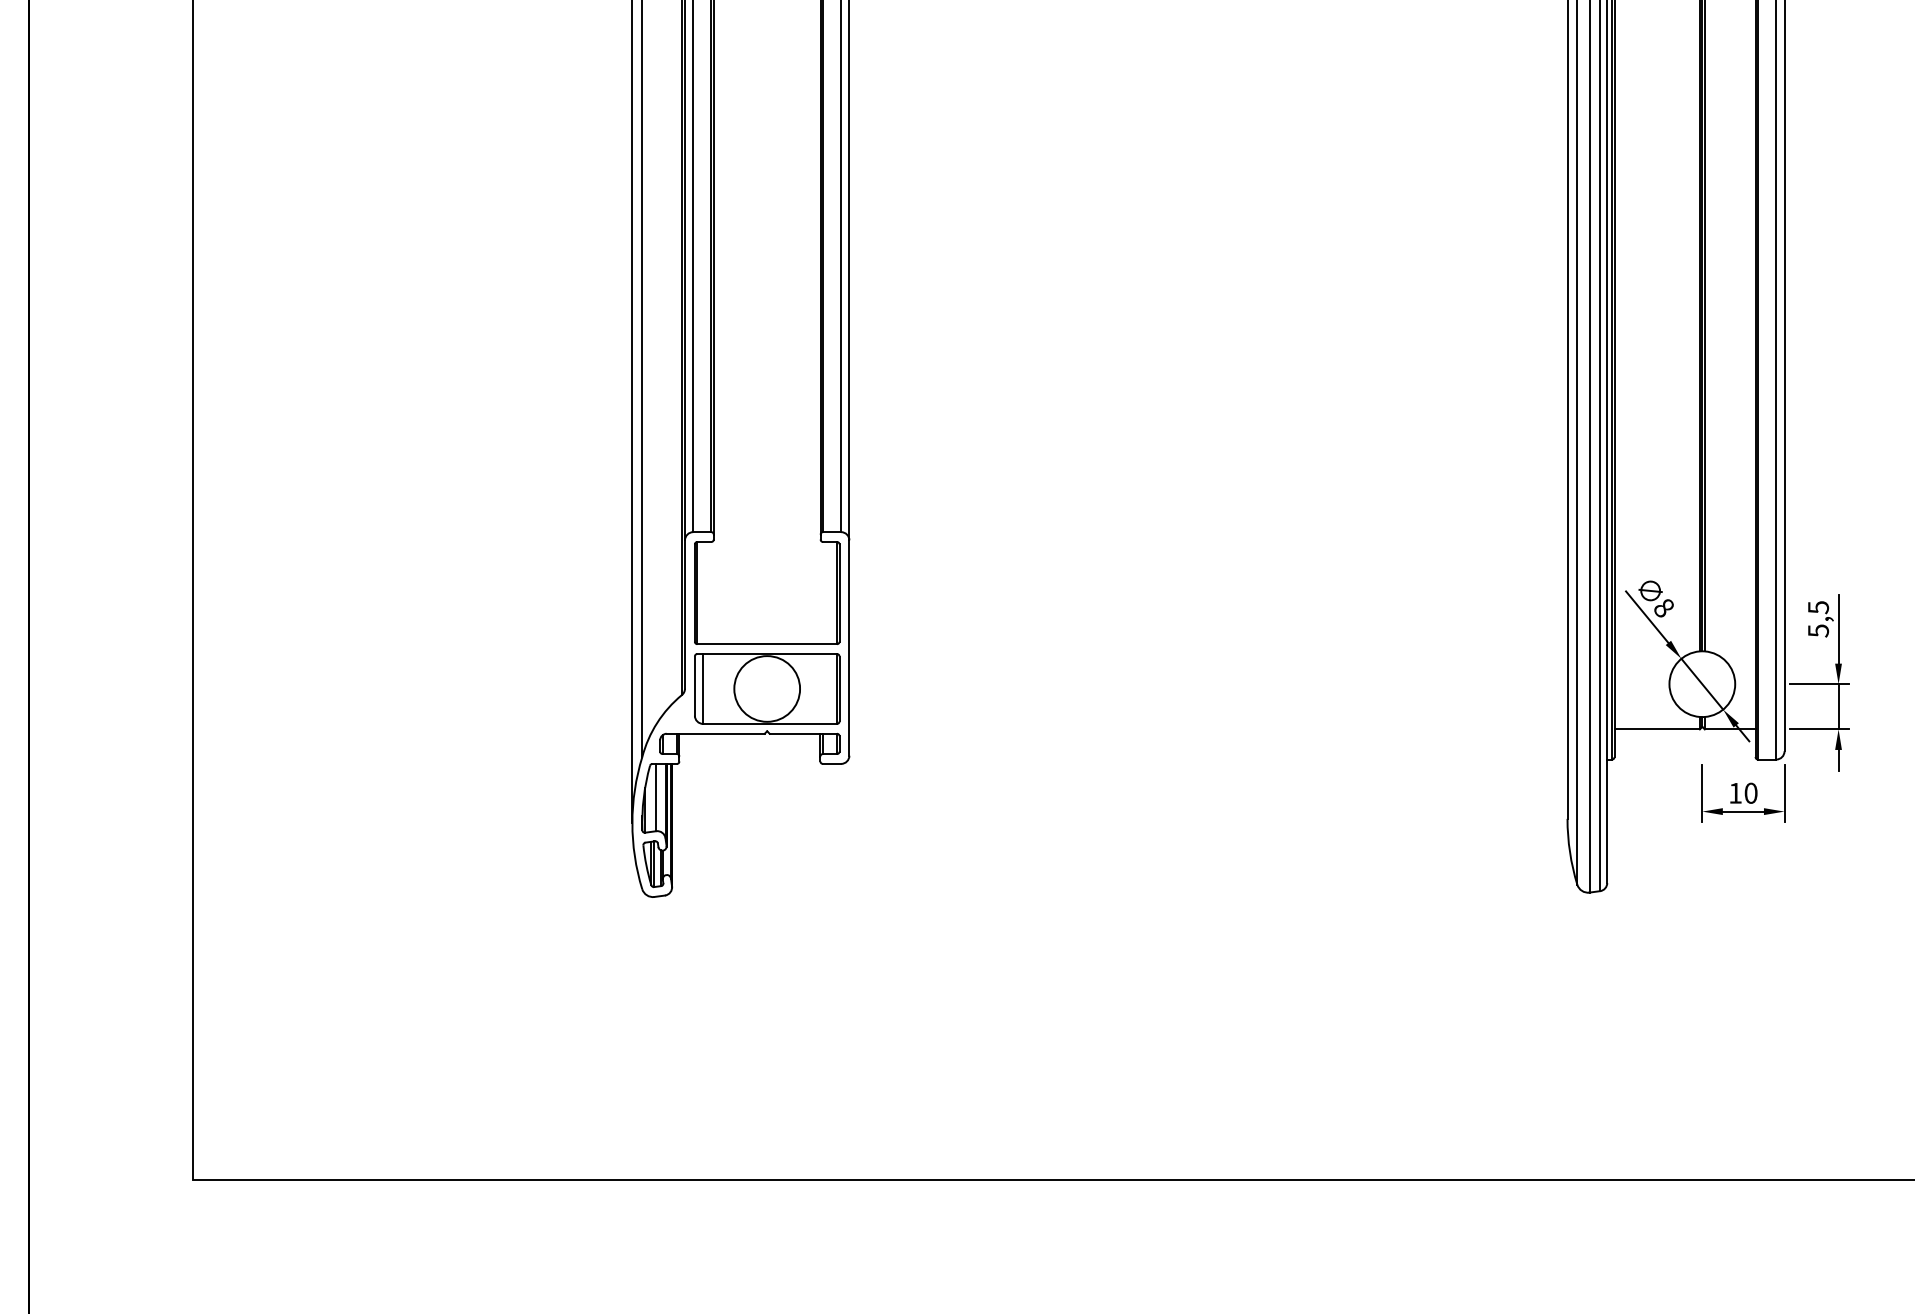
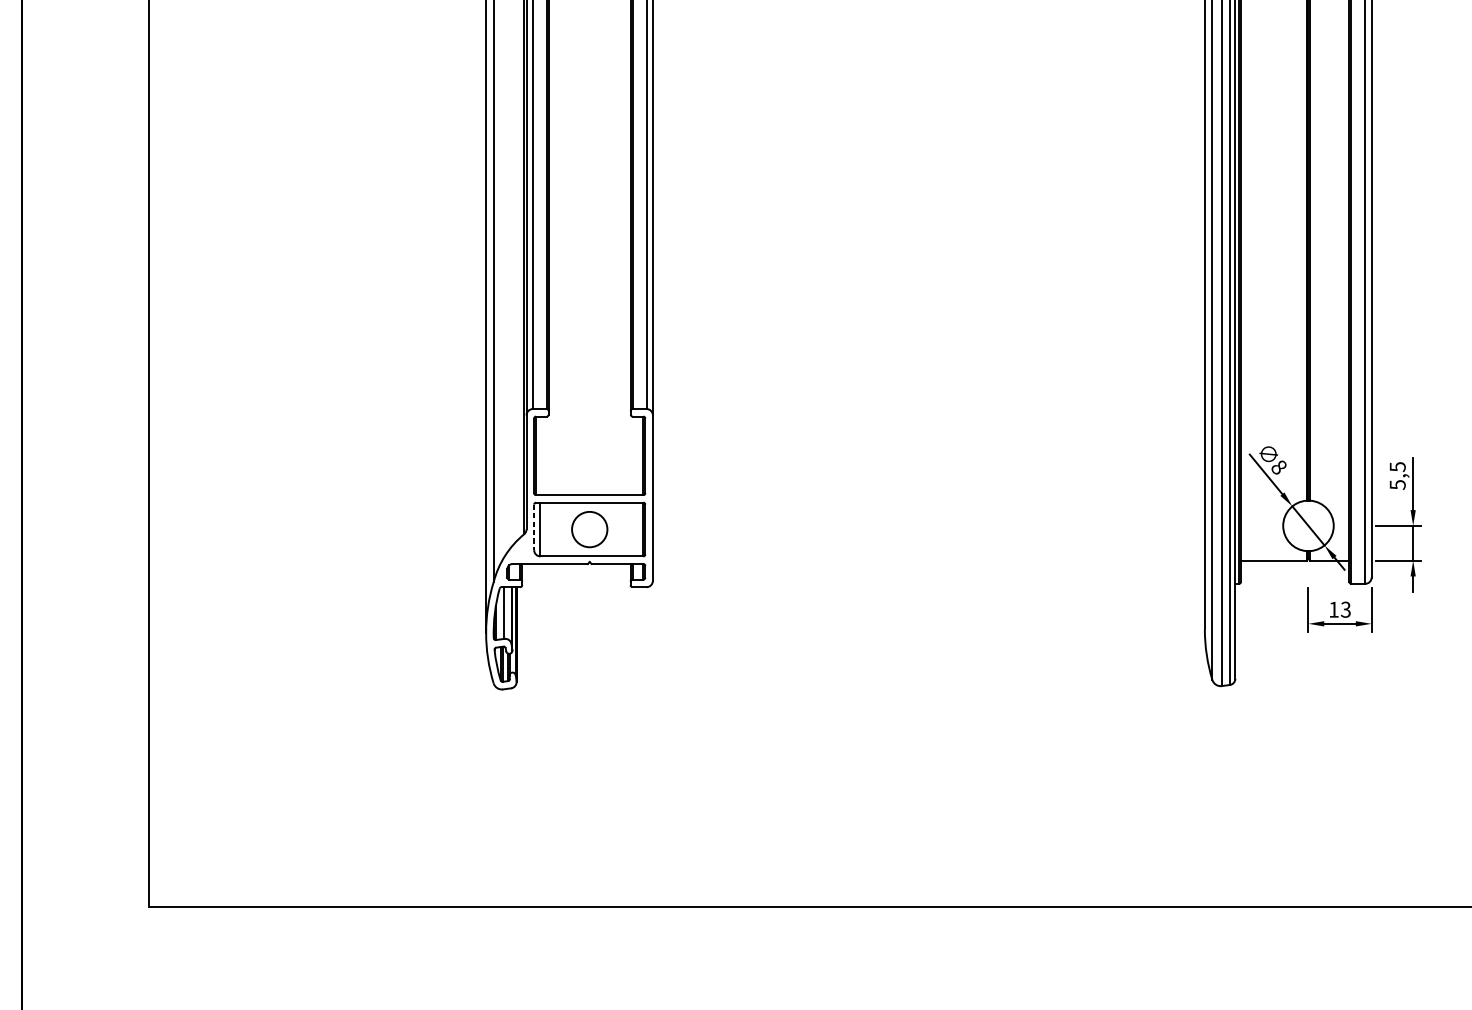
line: (694, 686) -> (533, 527), solid -> dashed
circle: (767, 688) -> (589, 529), size x0.7
text: (1750, 792) -> (1345, 609), 10 -> 13

